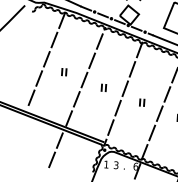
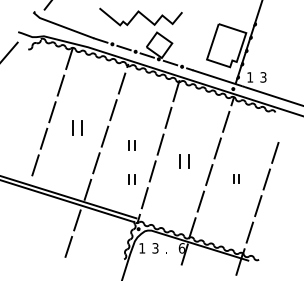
part: (63, 71) -> (76, 127), size x1.6
part: (142, 102) -> (184, 161), size x1.6
part: (101, 113) -> (131, 179), added

